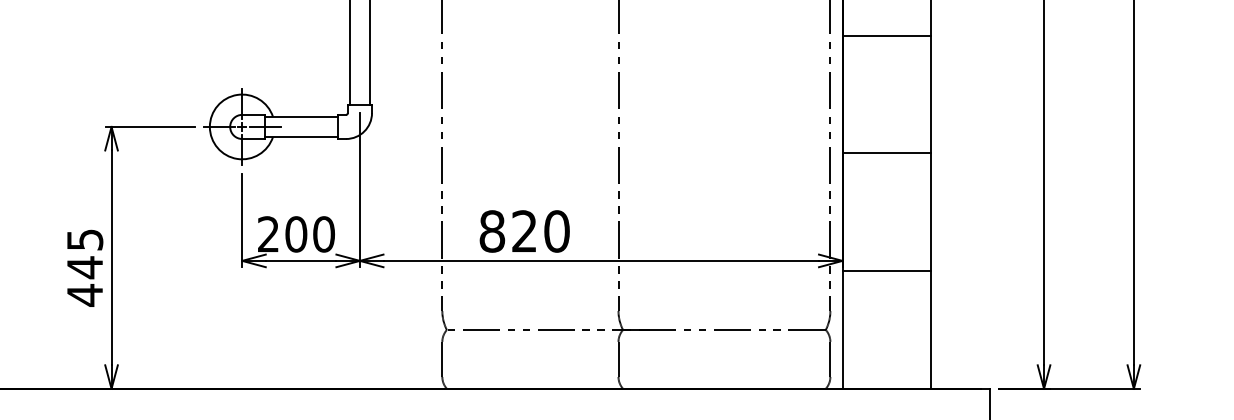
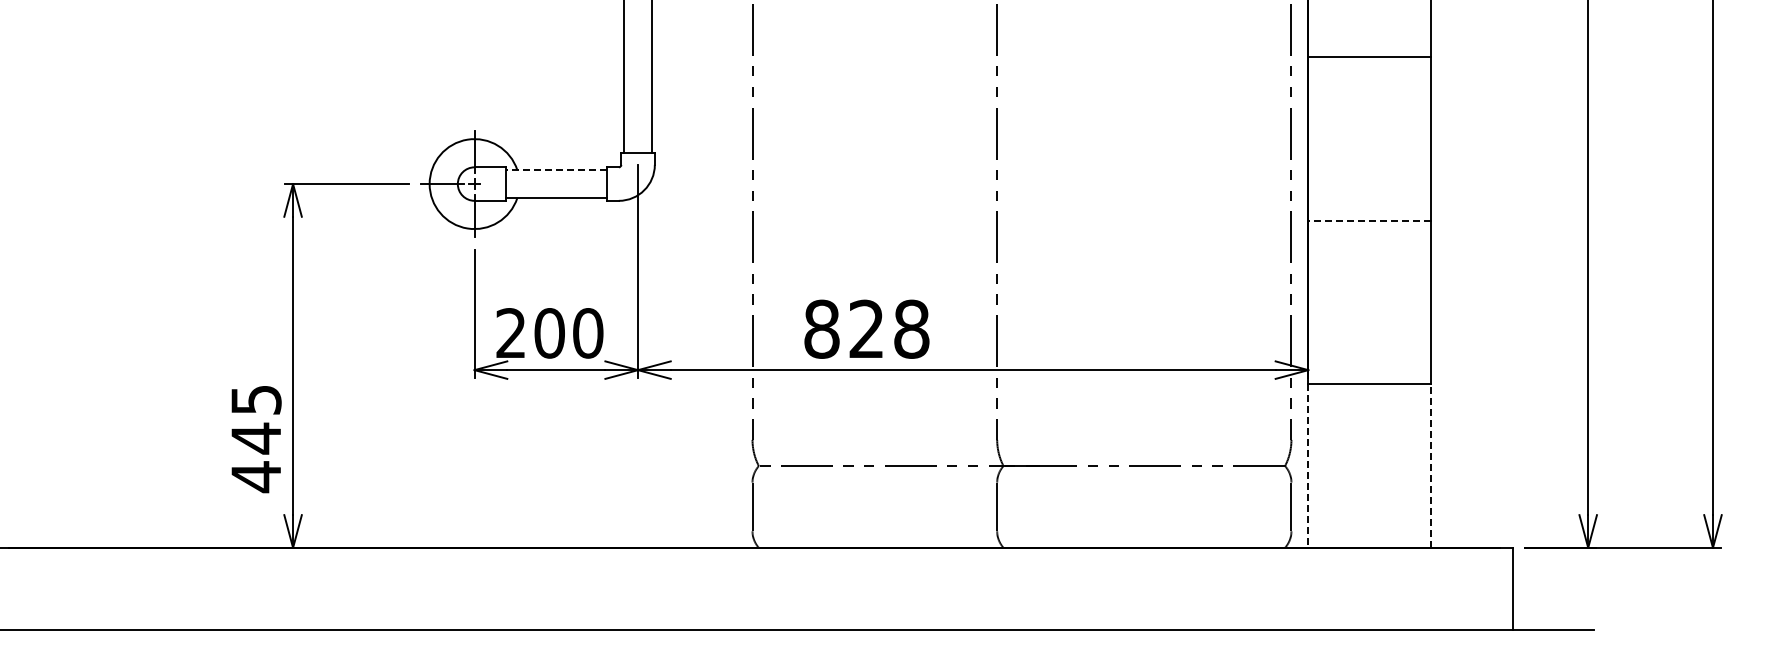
line: (301, 117) -> (556, 170), solid -> dashed
line: (265, 127) -> (506, 184), removed
line: (886, 153) -> (1369, 220), solid -> dashed
text: (556, 231) -> (911, 329), 820 -> 828
text: (85, 268) -> (256, 439), moved
line: (842, 330) -> (1308, 466), solid -> dashed
line: (930, 330) -> (1430, 466), solid -> dashed

